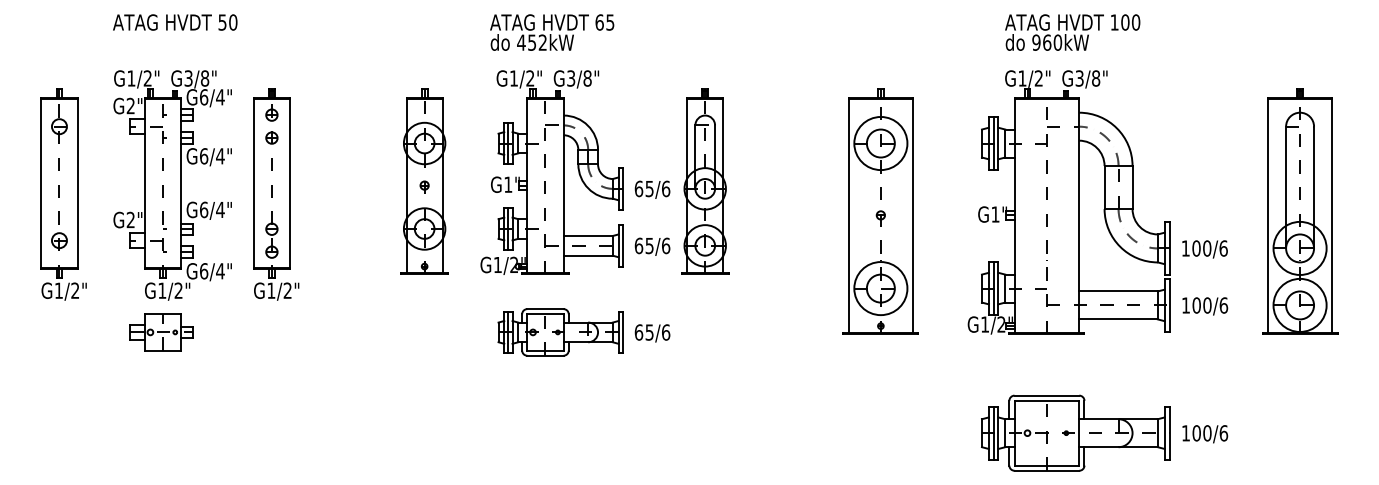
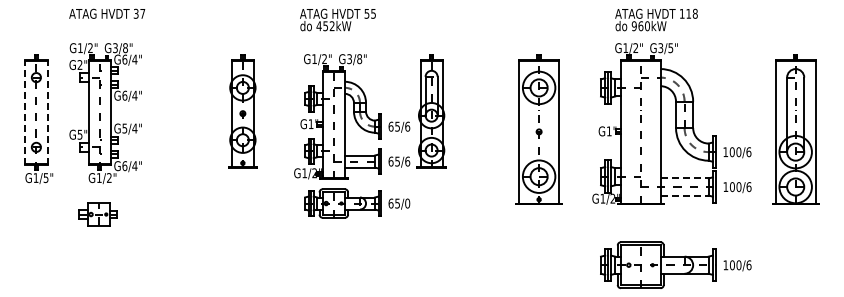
text: (227, 21) -> (139, 13), 50 -> 37
text: (598, 21) -> (366, 13), 65 -> 55
text: (1129, 21) -> (691, 13), 100 -> 118
text: (1095, 79) -> (670, 48), G3/8" -> G3/5"
part: (575, 172) -> (352, 116), moved
part: (423, 182) -> (242, 111), moved
line: (41, 183) -> (25, 112), solid -> dashed
line: (77, 183) -> (47, 112), solid -> dashed
part: (275, 193) -> (168, 118), removed
text: (203, 209) -> (124, 128), G6/4" -> G5/4"
text: (129, 219) -> (79, 134), G2" -> G5"
text: (74, 291) -> (45, 178), G1/2" -> G1/5"
line: (1120, 291) -> (685, 178), solid -> dashed
line: (1120, 319) -> (685, 195), solid -> dashed
part: (160, 332) -> (97, 214), moved
text: (665, 332) -> (407, 203), 65/6 -> 65/0

